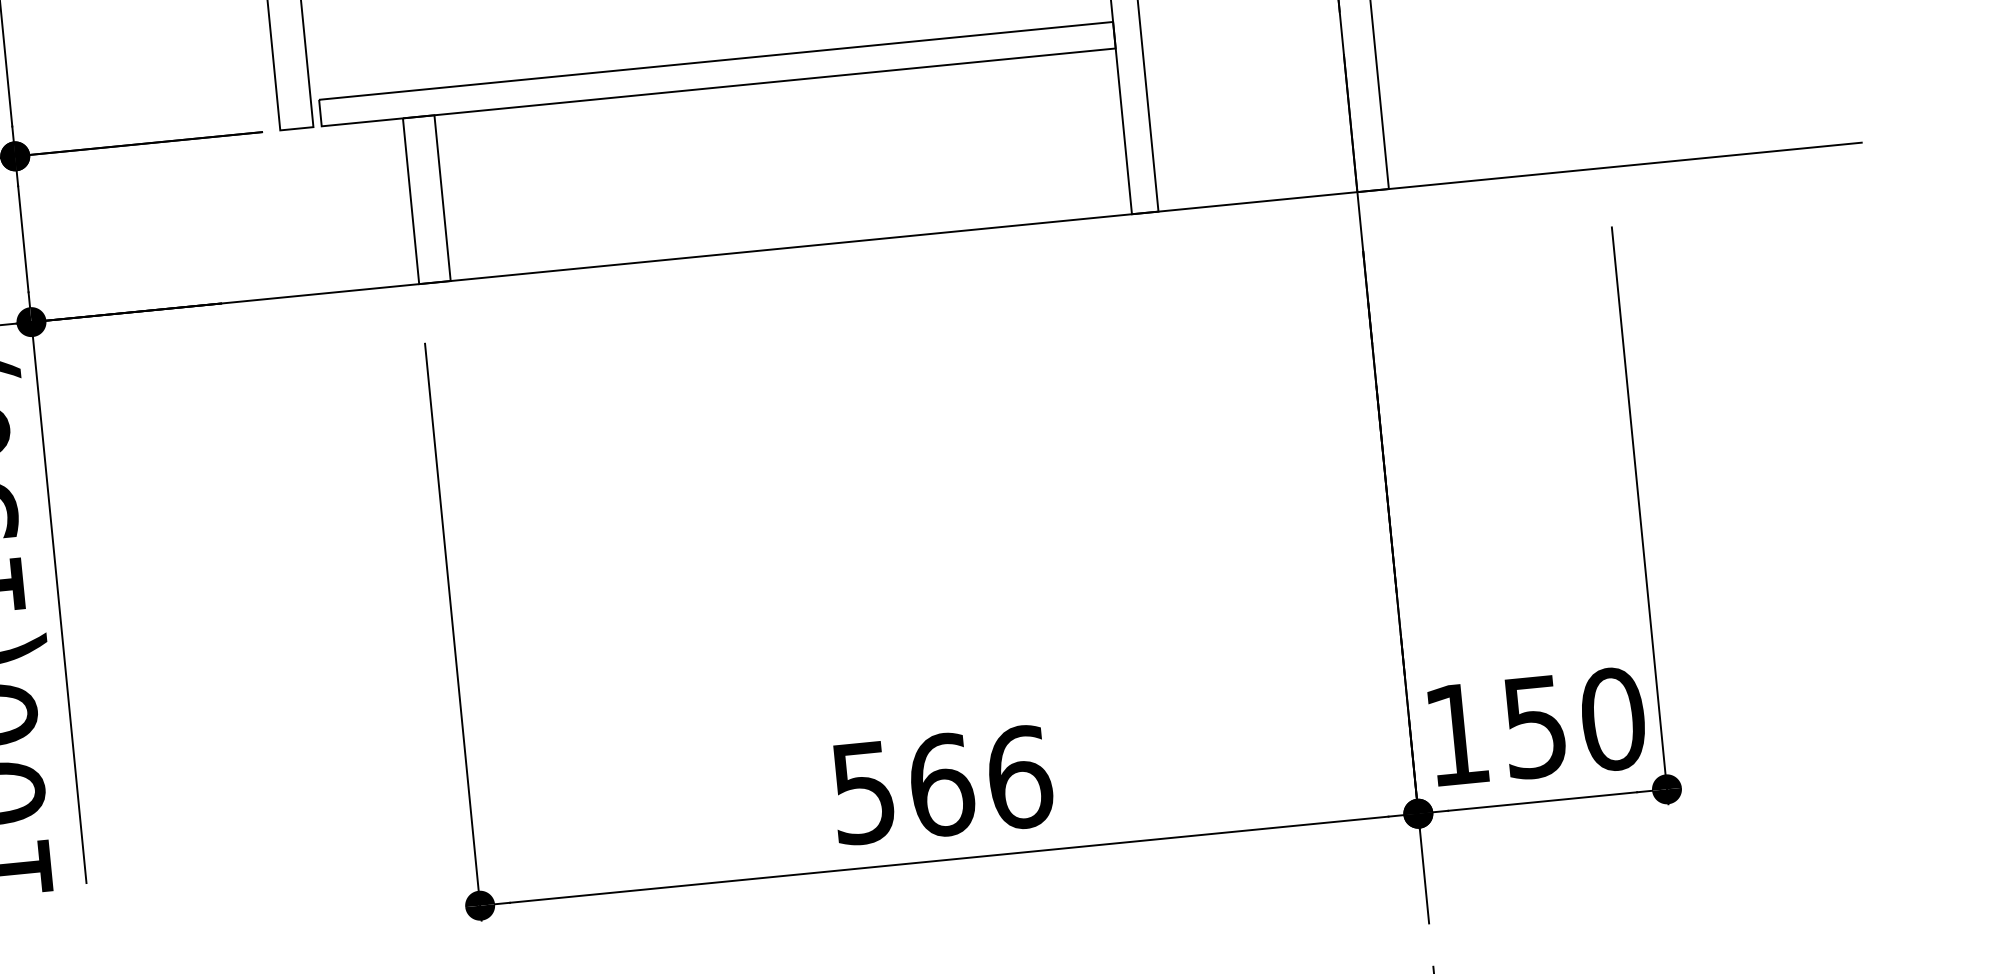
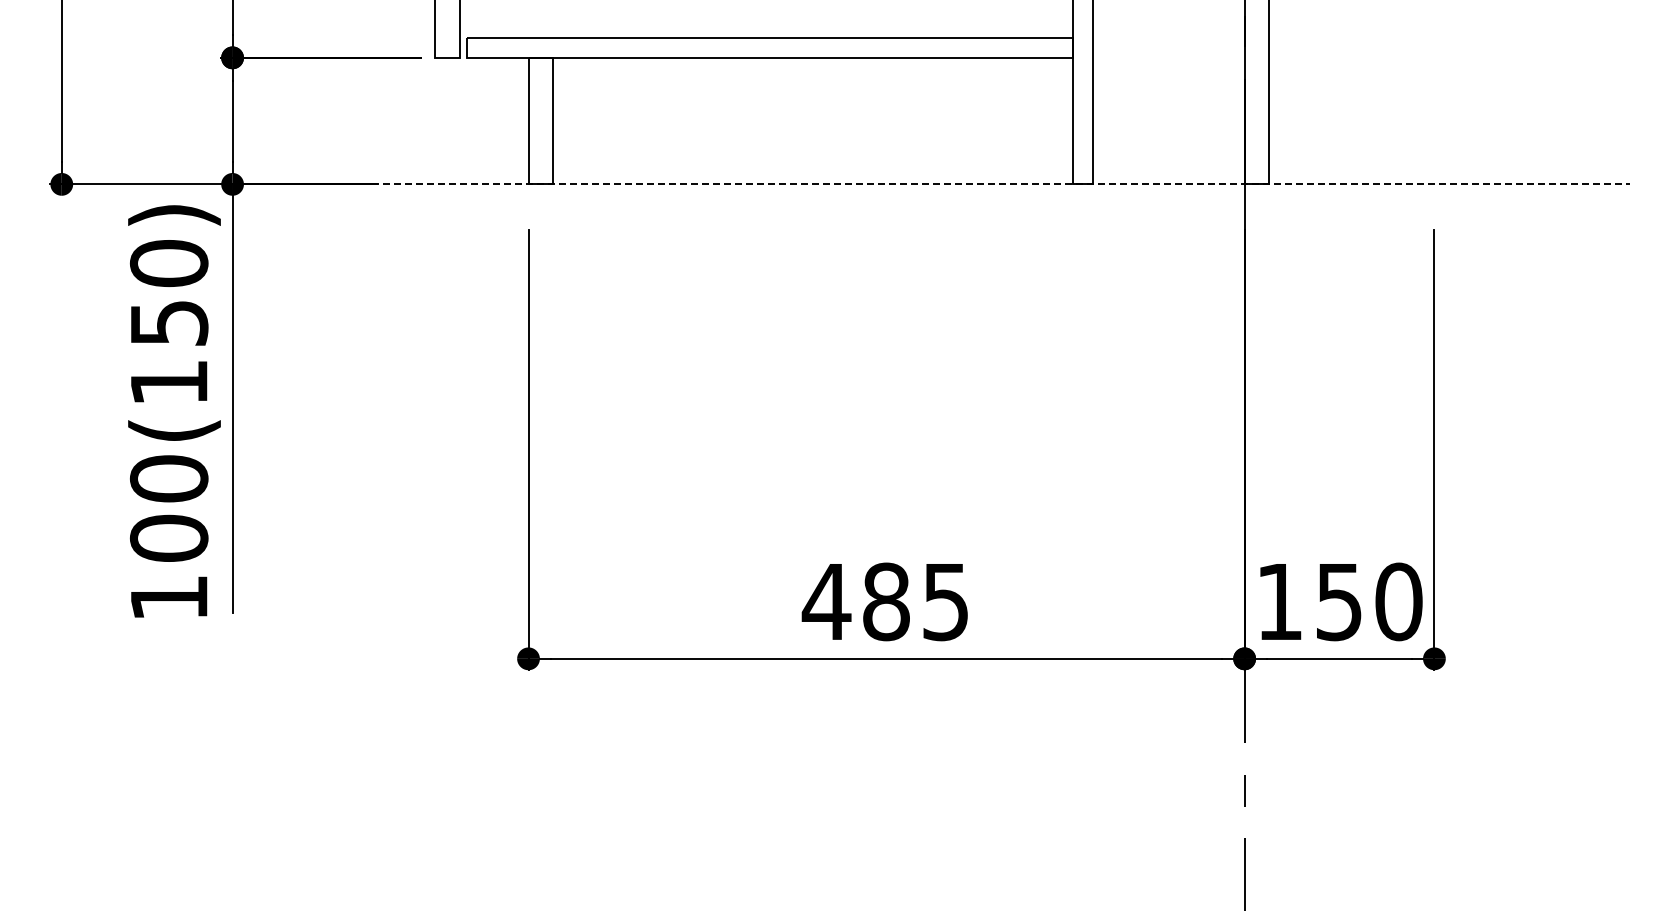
line: (951, 232) -> (934, 184), solid -> dashed
text: (940, 784) -> (885, 601), 566 -> 485

